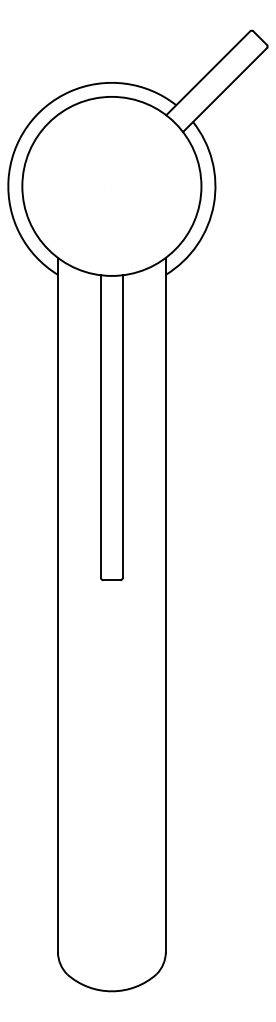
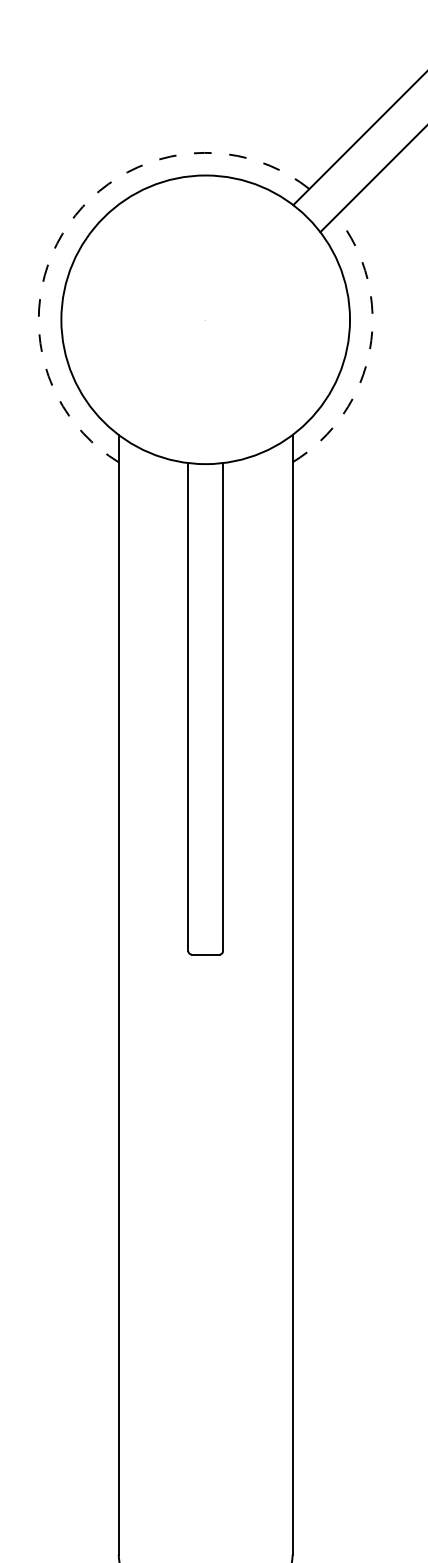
arc: (26, 127) -> (68, 224), solid -> dashed
arc: (213, 204) -> (369, 348), solid -> dashed

